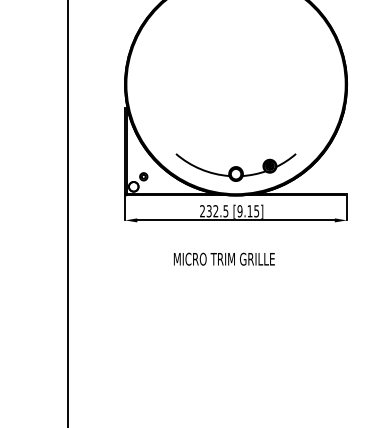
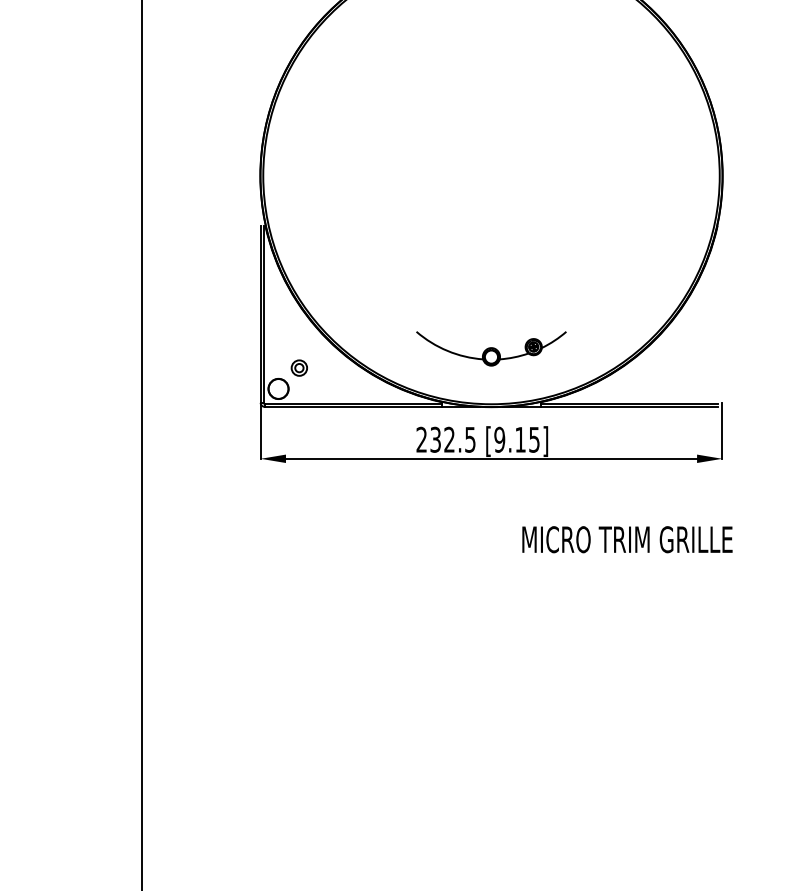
part: (235, 167) -> (490, 348), size x0.6
text: (224, 258) -> (627, 538), moved

